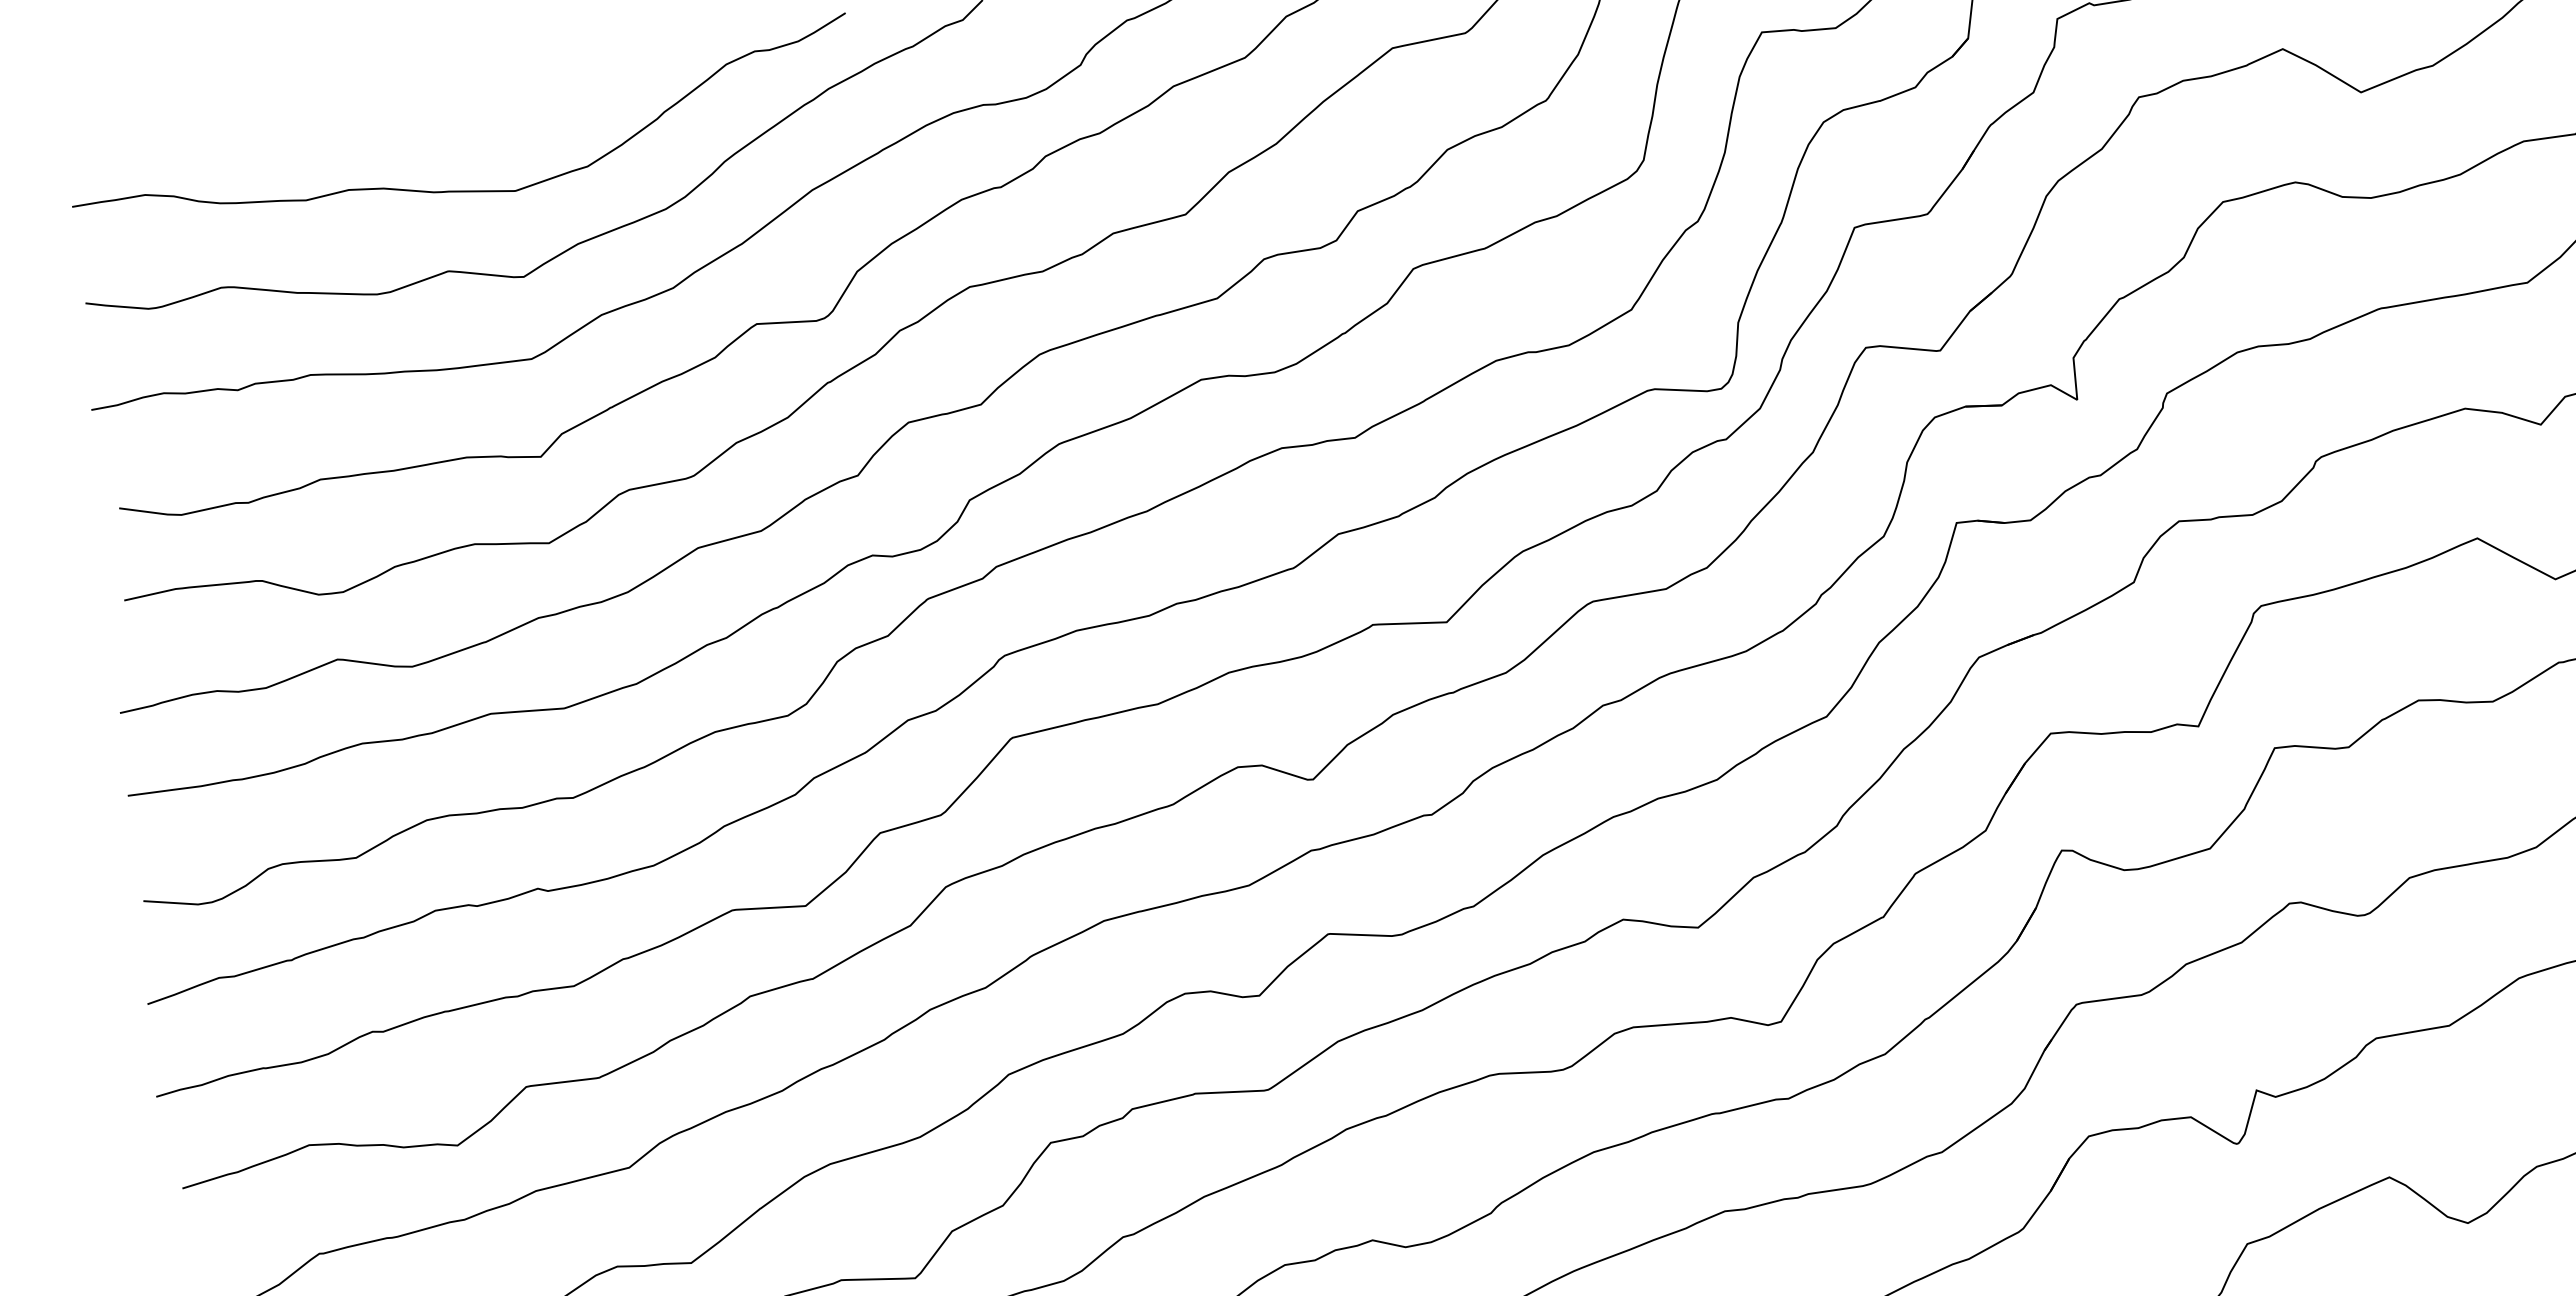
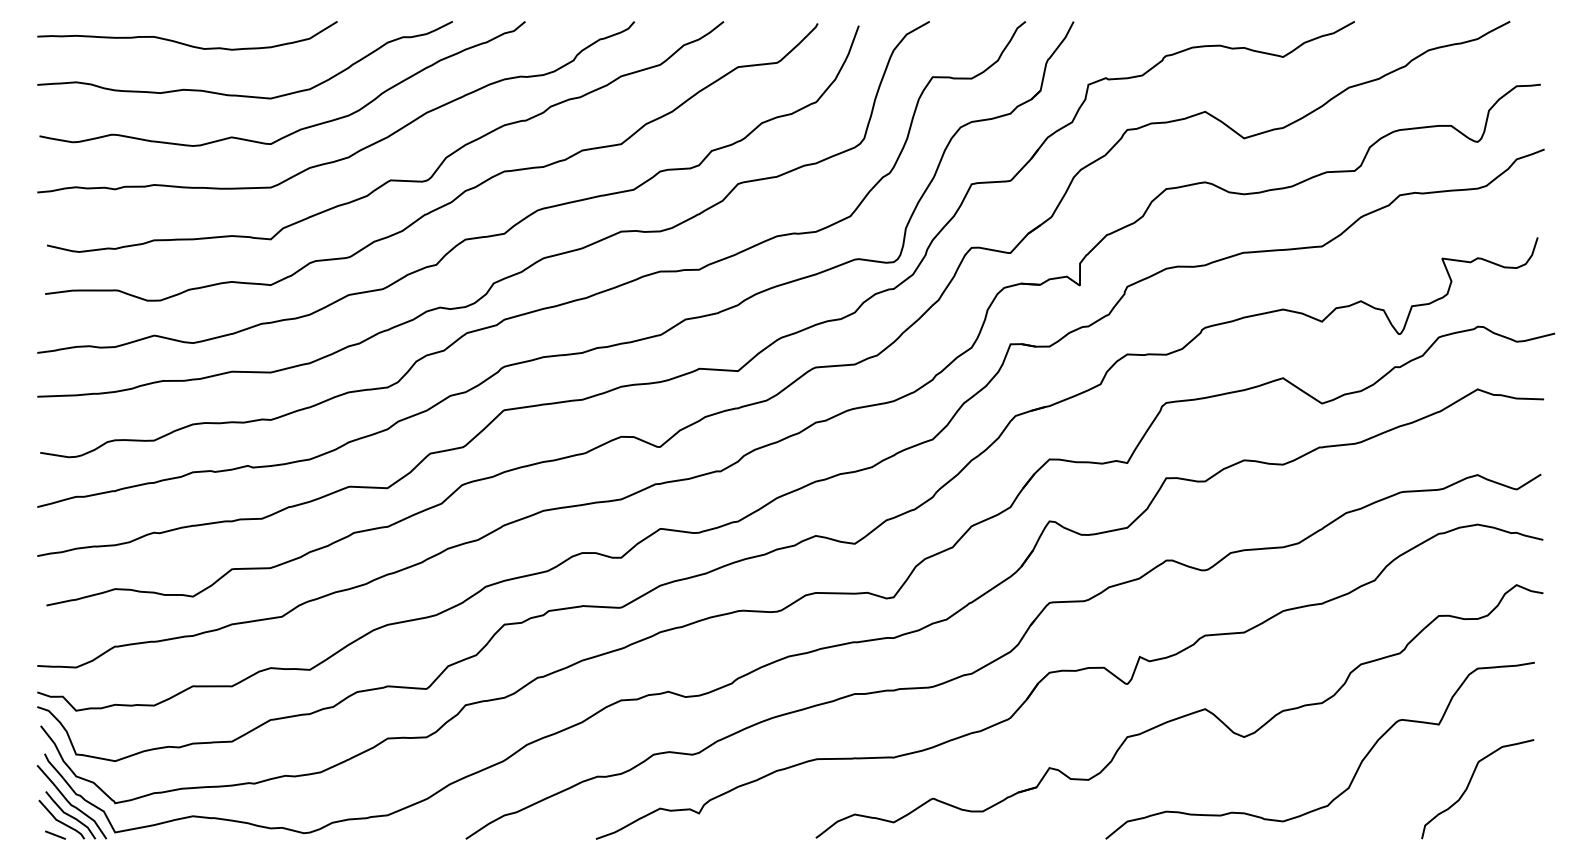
curve: (344, 102) -> (185, 43), added

